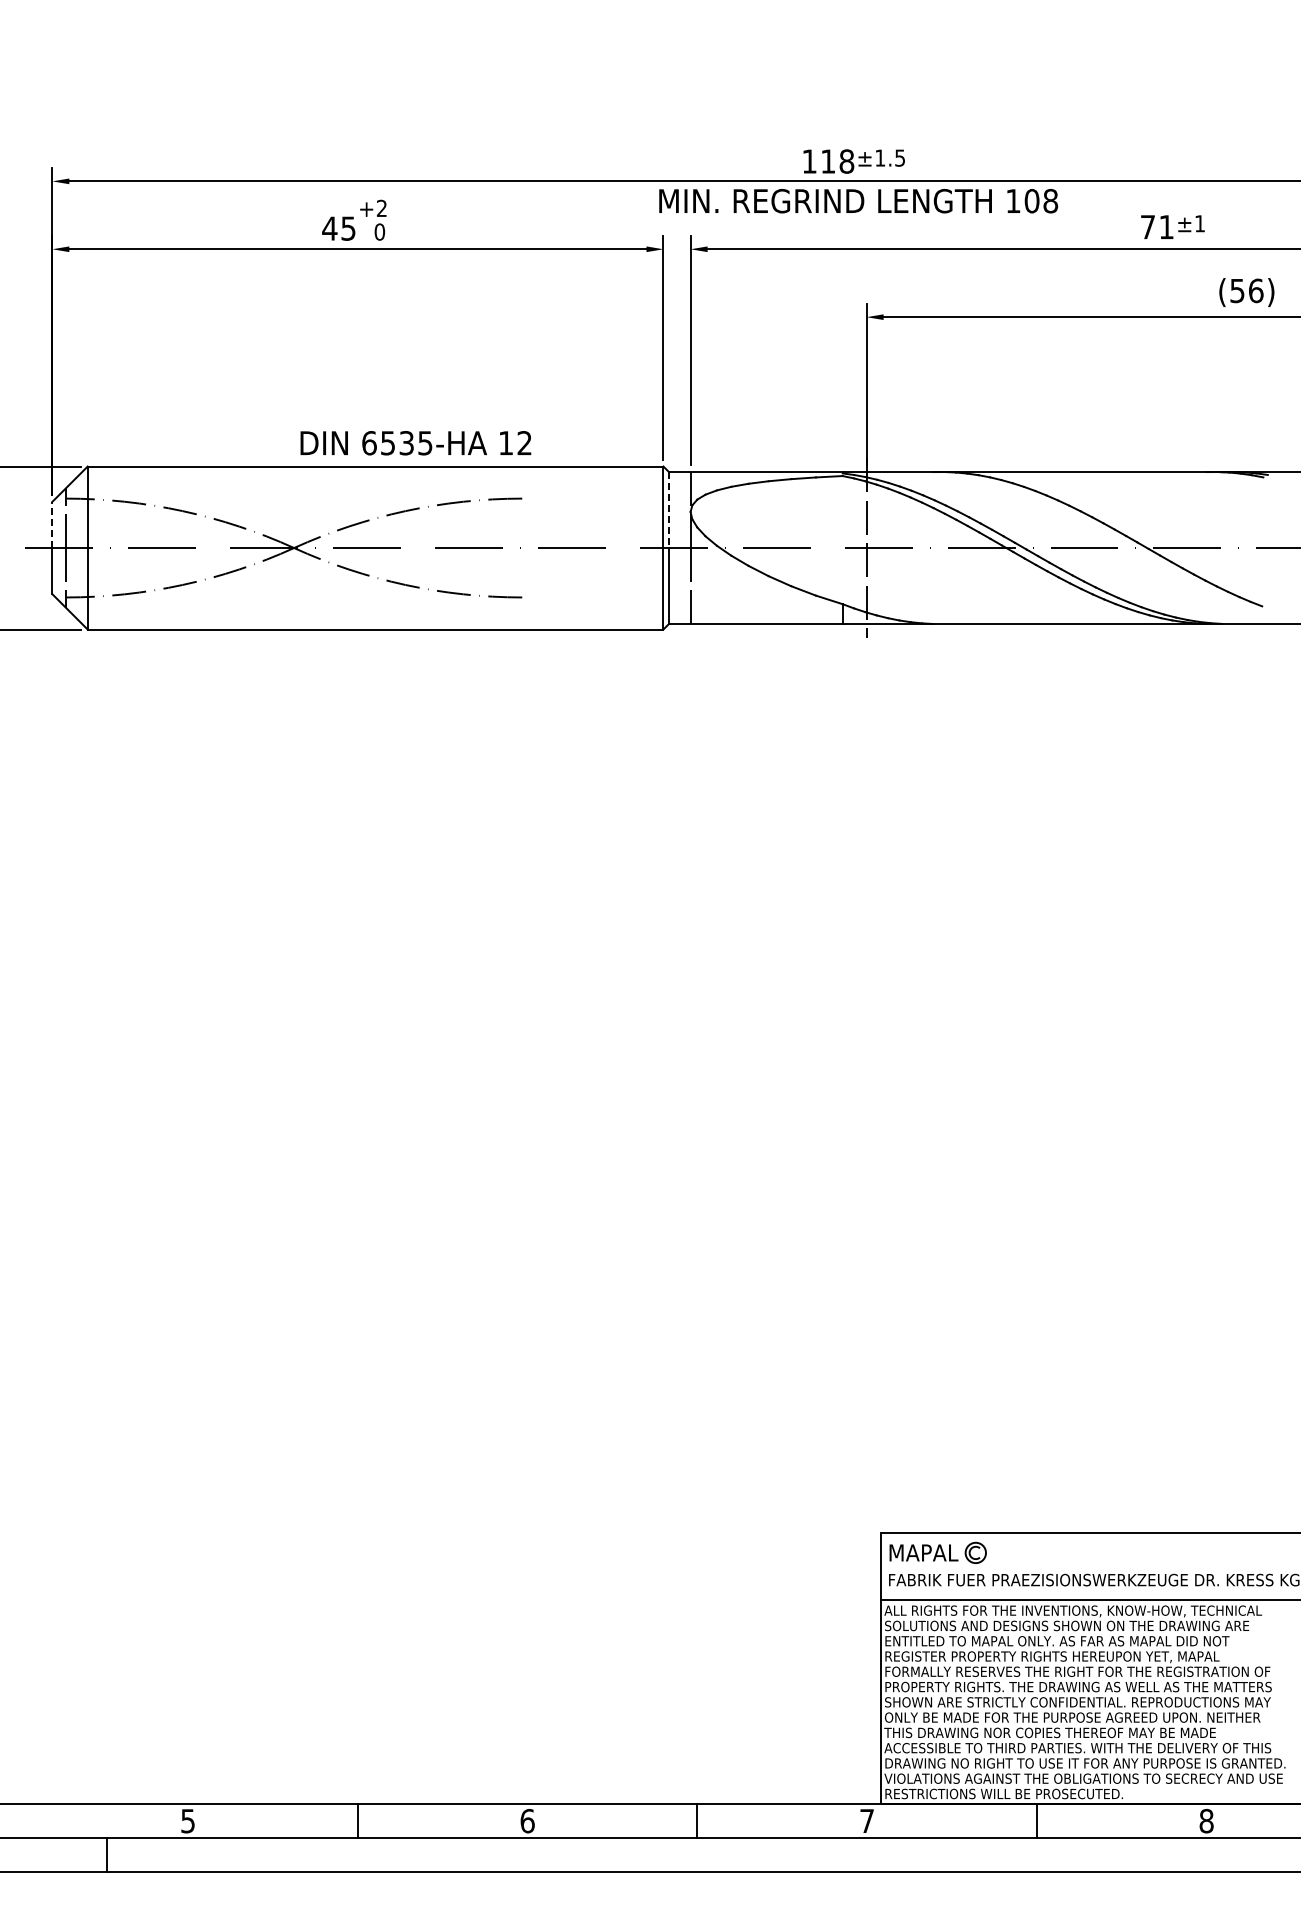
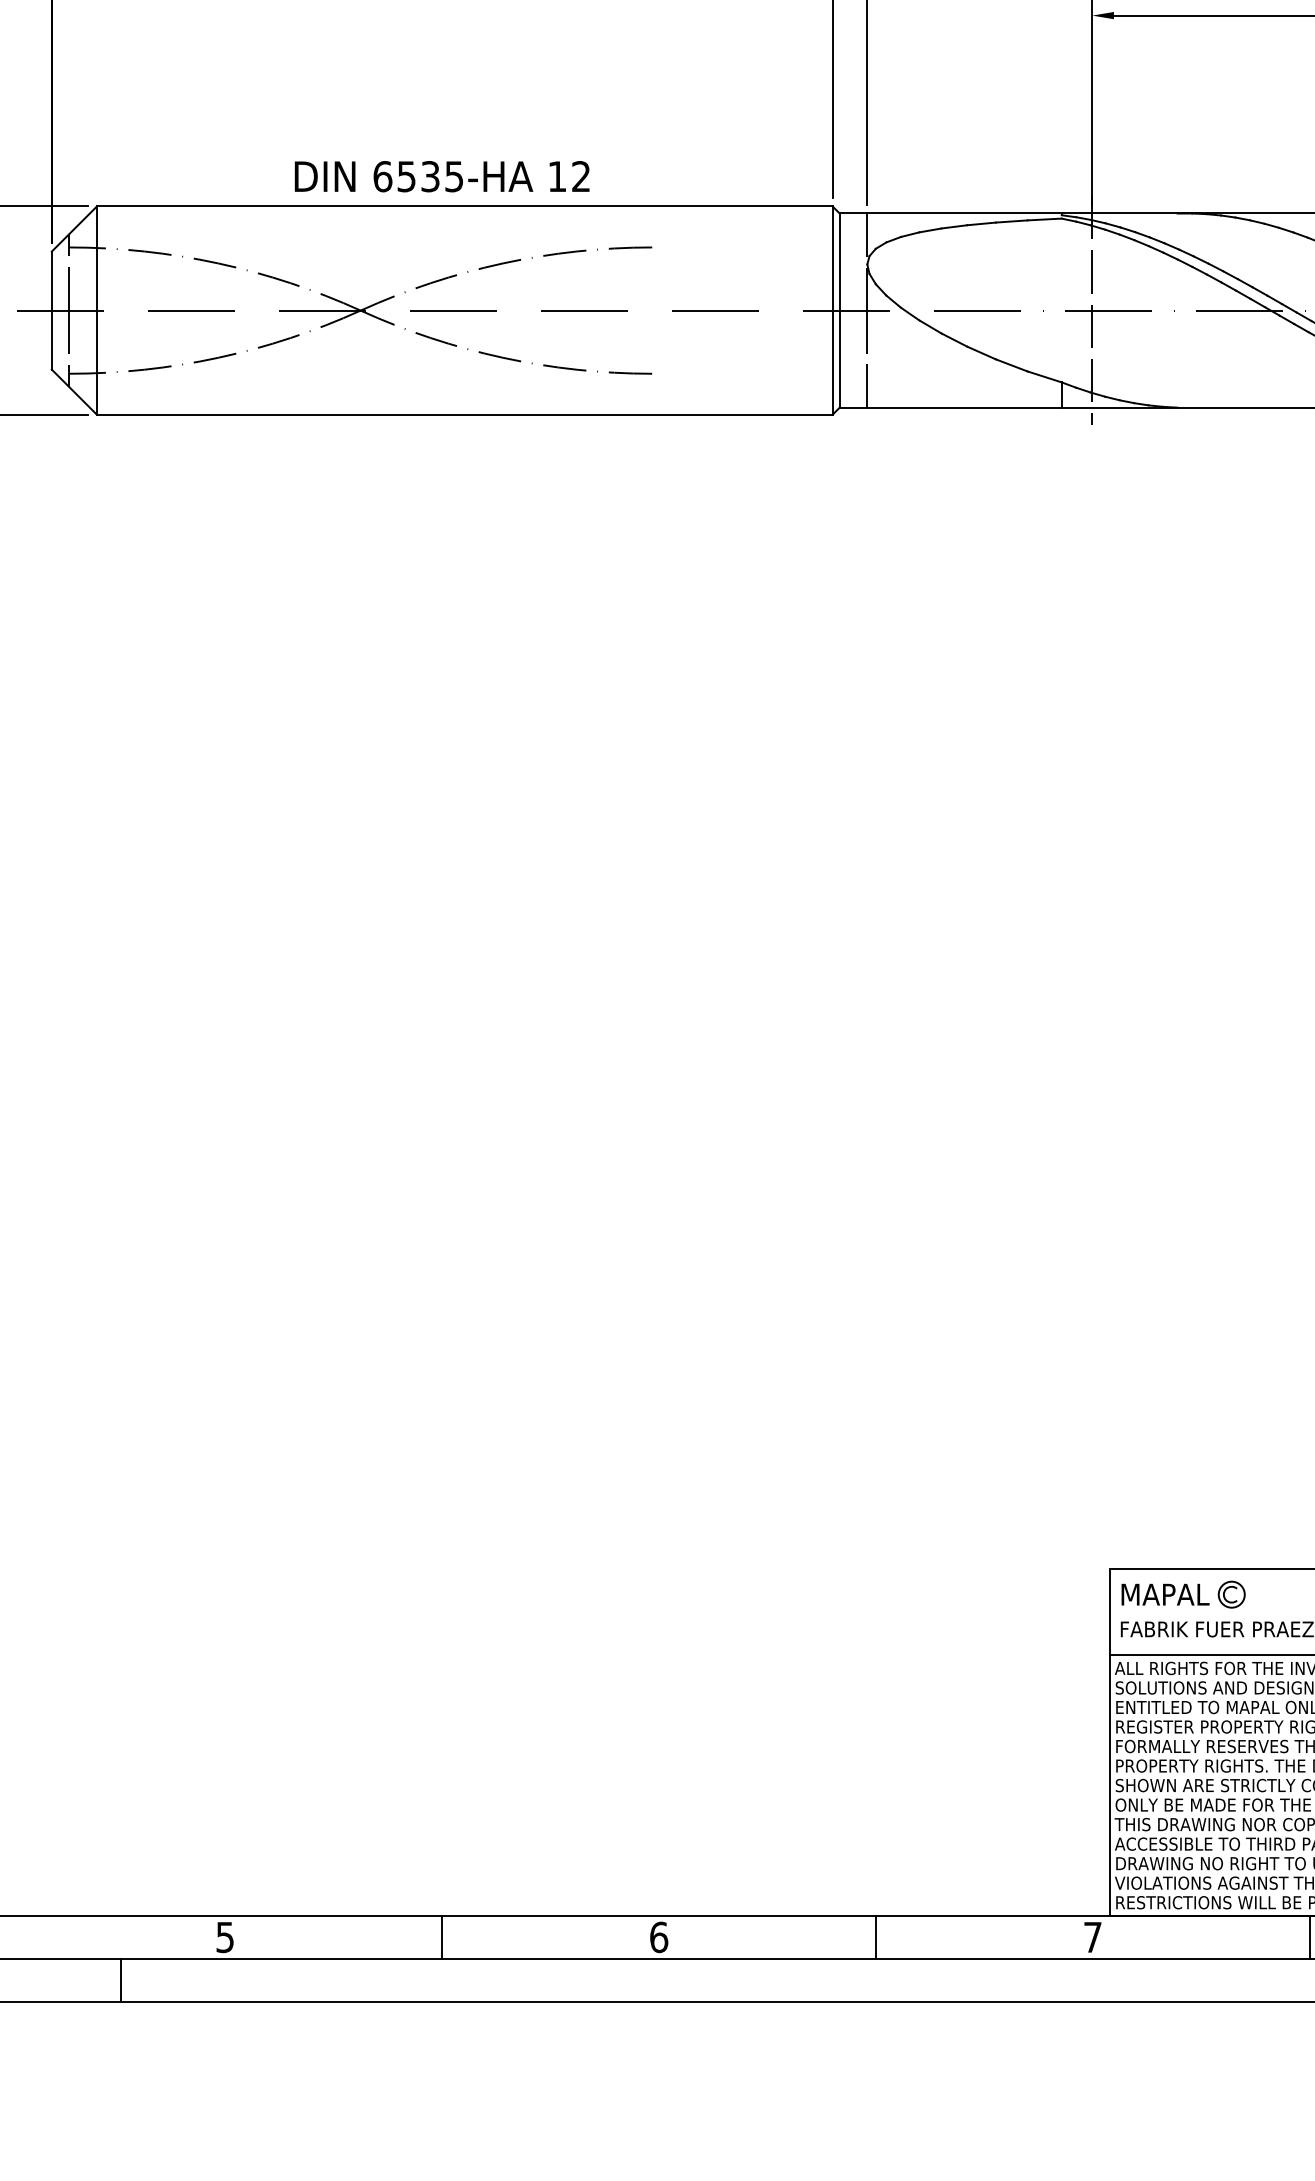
text: (415, 443) -> (441, 177), moved
line: (668, 510) -> (839, 262), dashed -> solid
line: (52, 524) -> (51, 280), dashed -> solid

